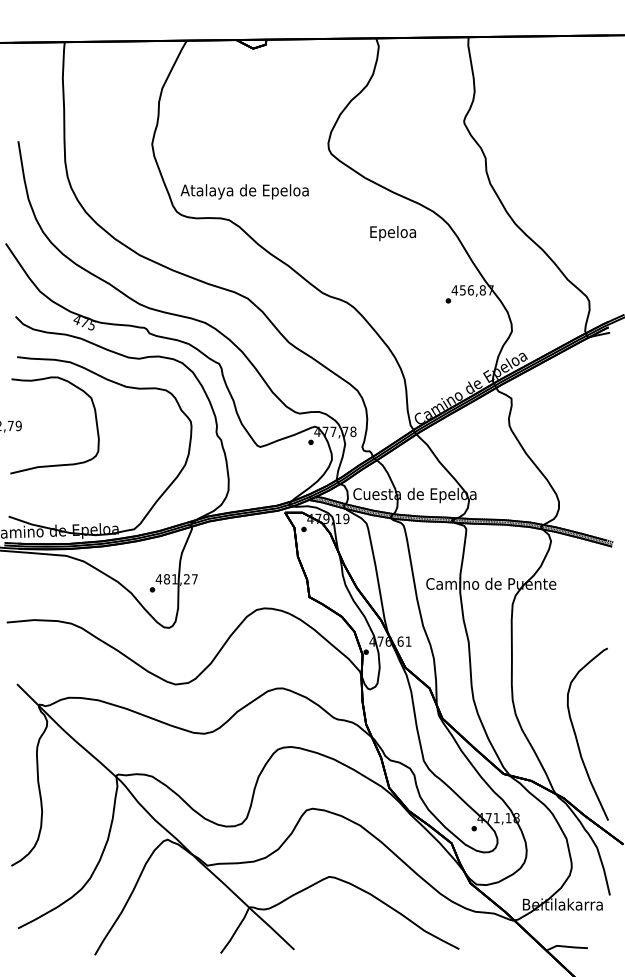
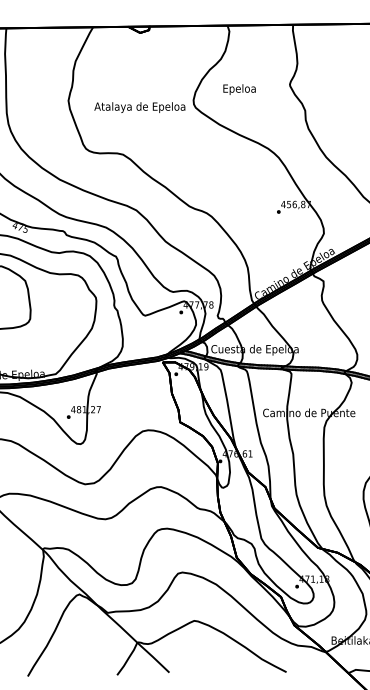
text: (244, 191) -> (139, 107), moved
text: (392, 233) -> (239, 89), moved

